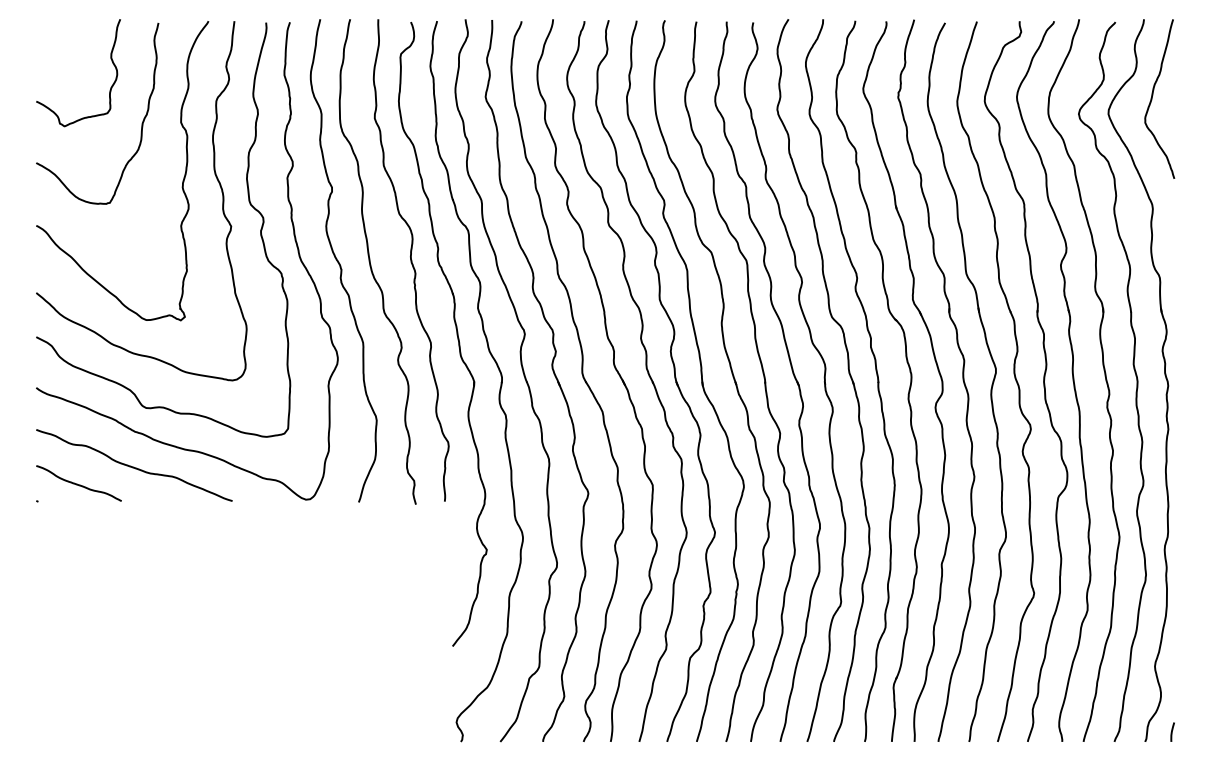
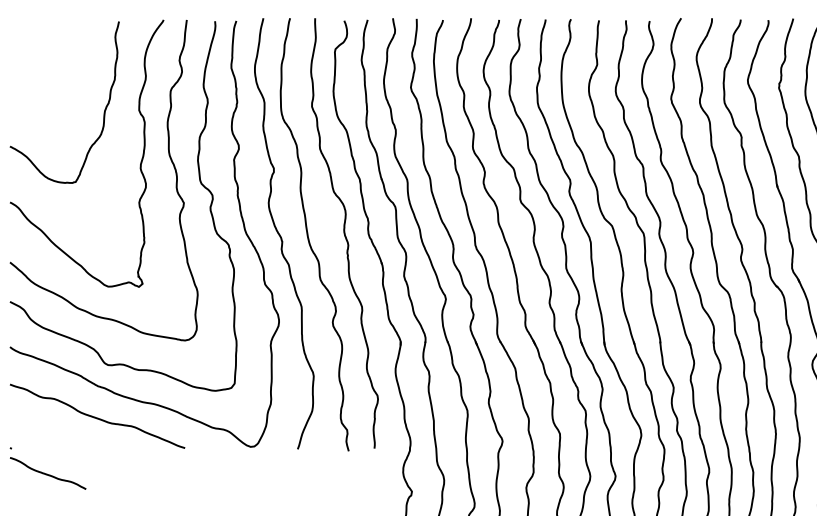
curve: (110, 59) -> (76, 54), removed
curve: (77, 483) -> (46, 473), moved

